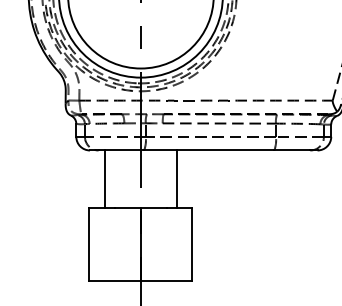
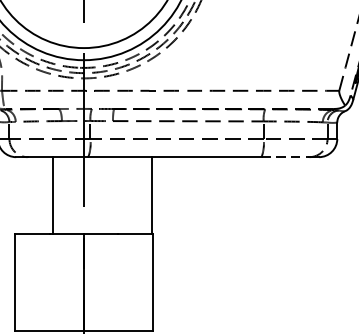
line: (292, 150) -> (285, 157), solid -> dashed
line: (104, 179) -> (52, 195), moved
line: (177, 179) -> (152, 195), moved

